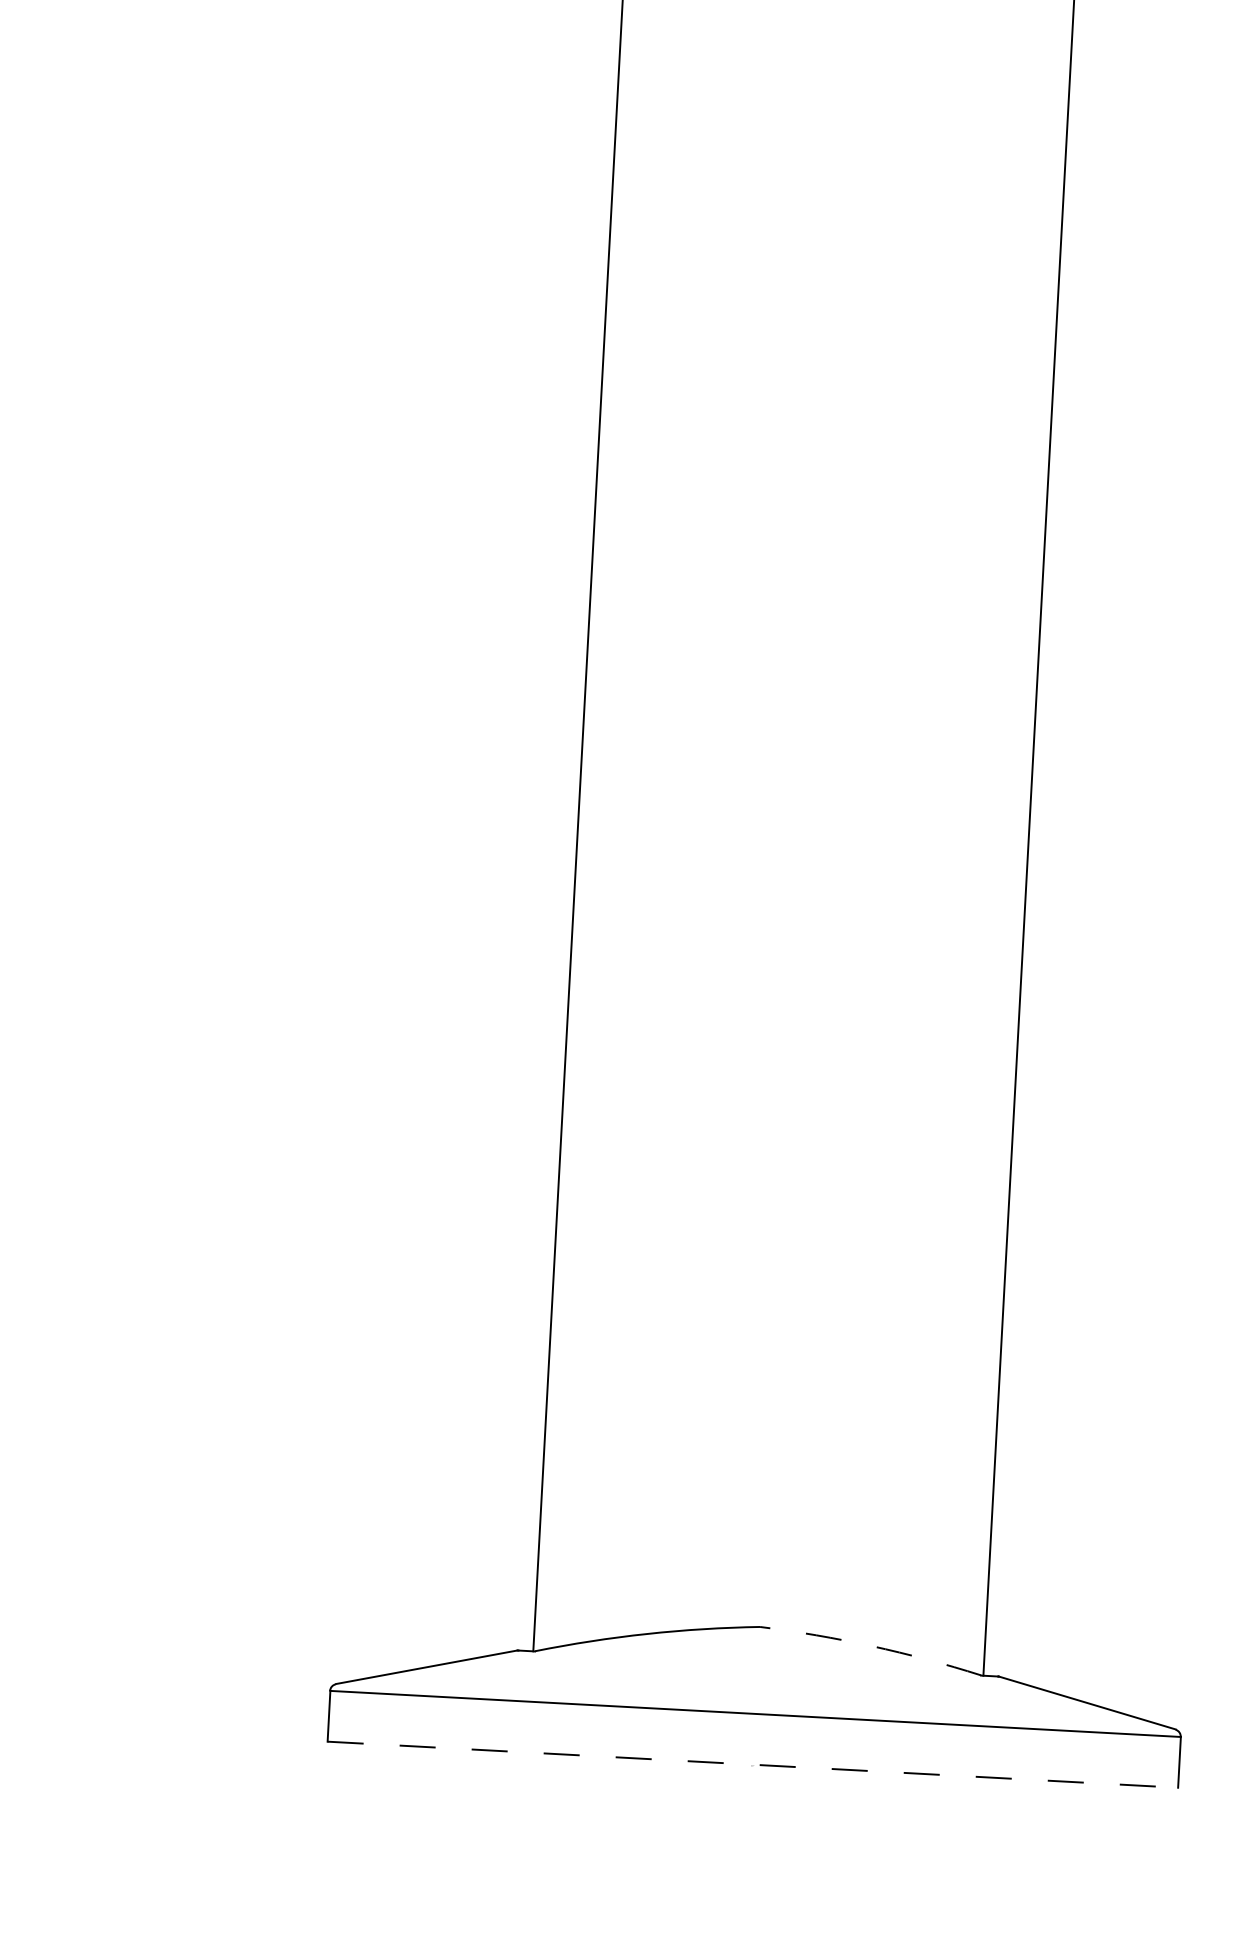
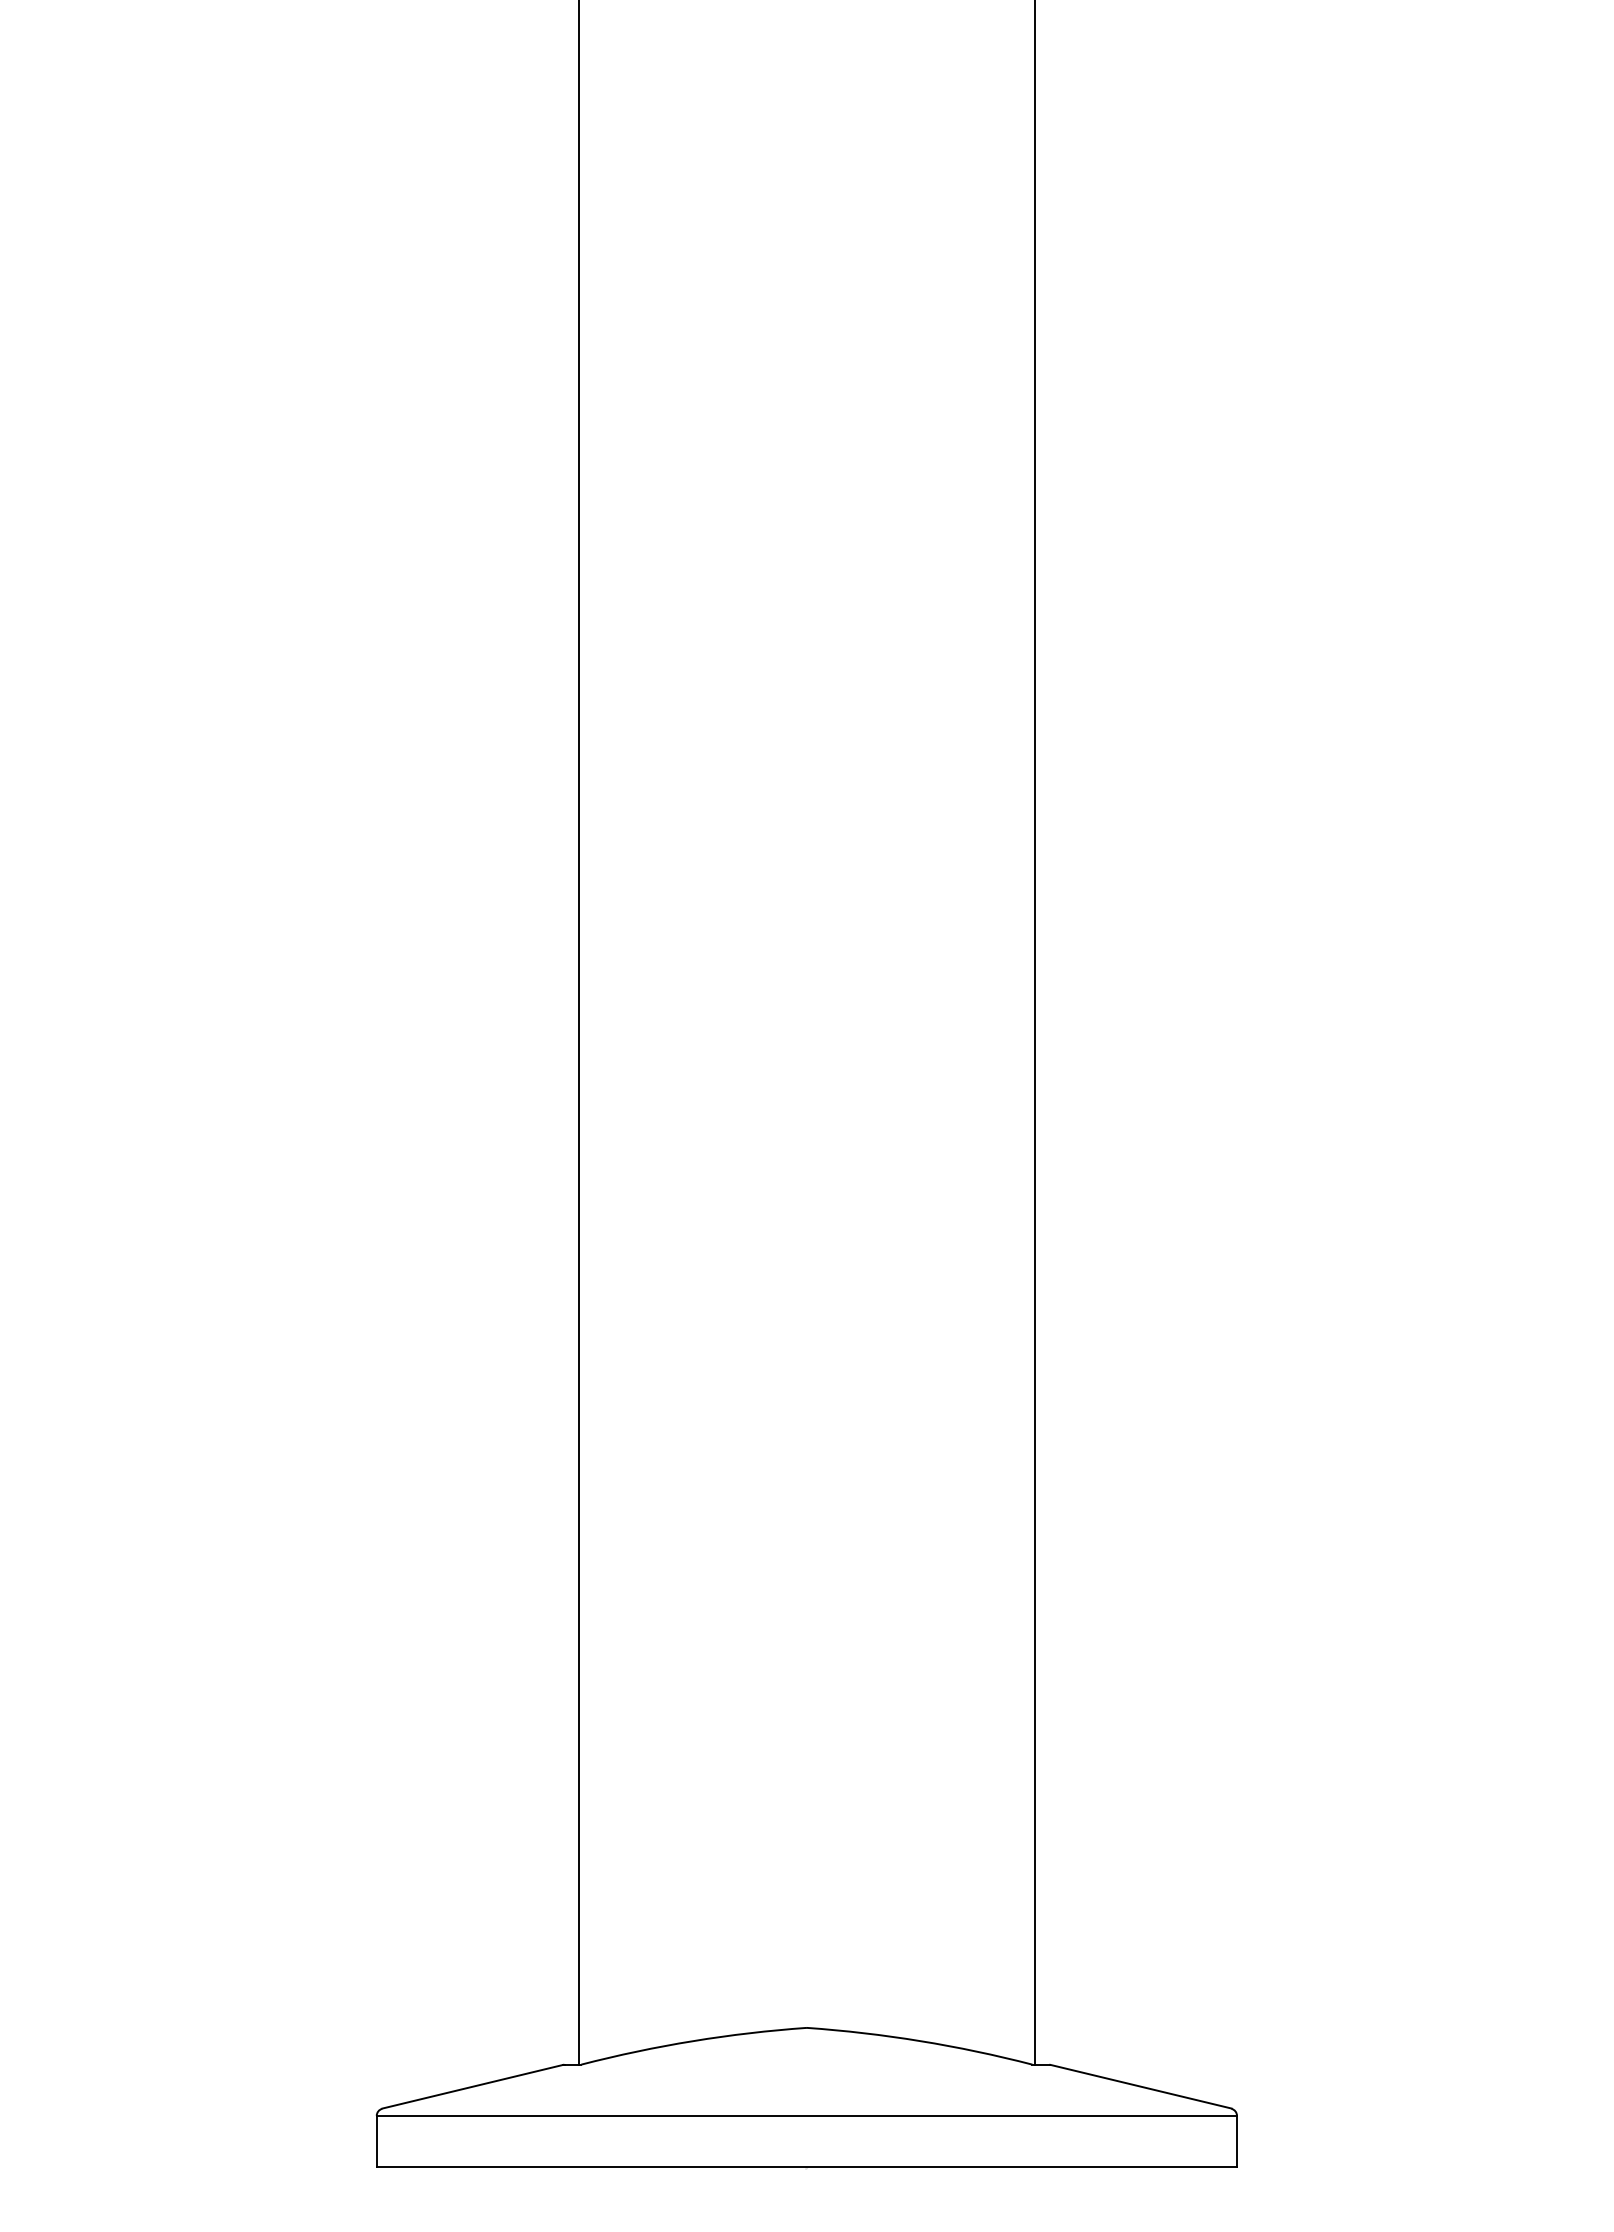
arc: (871, 1646) -> (920, 2041), dashed -> solid
line: (753, 1765) -> (807, 2167), dashed -> solid

